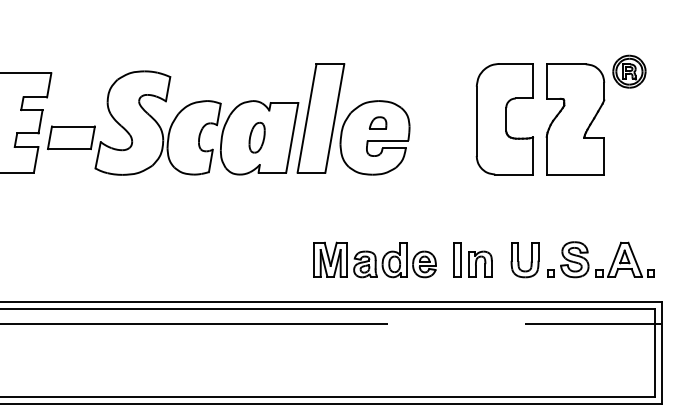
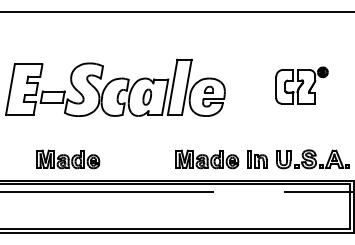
part: (560, 114) -> (301, 85), size x0.6
part: (102, 260) -> (68, 159), added

